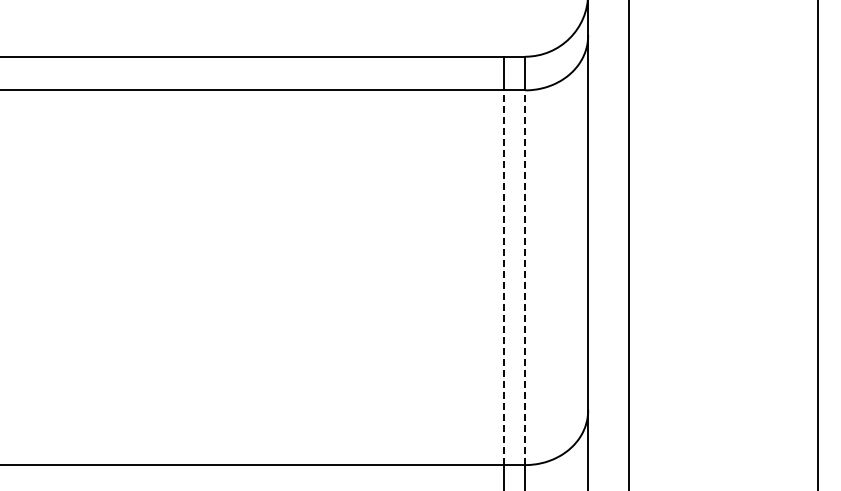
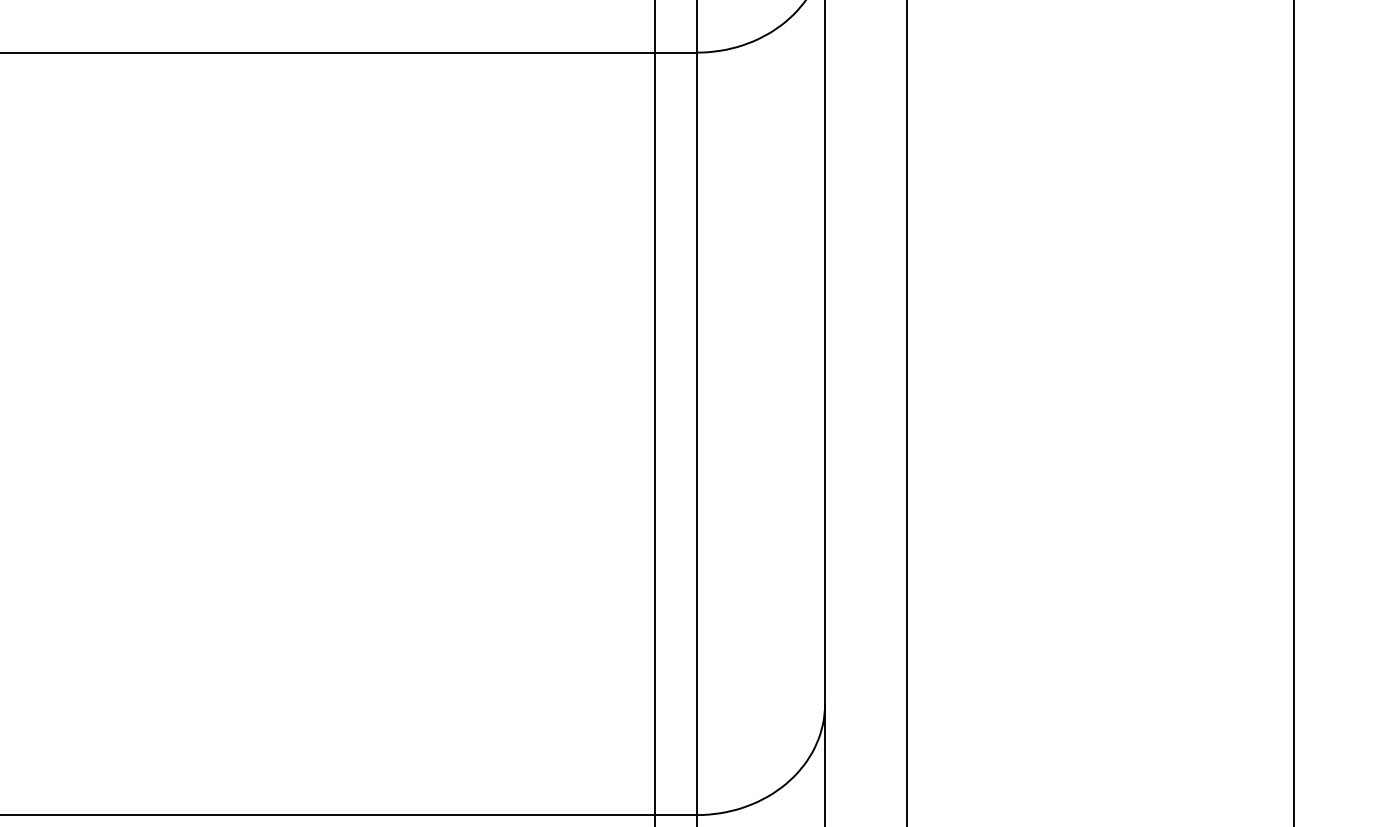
line: (504, 277) -> (654, 433), dashed -> solid
line: (525, 277) -> (697, 433), dashed -> solid

